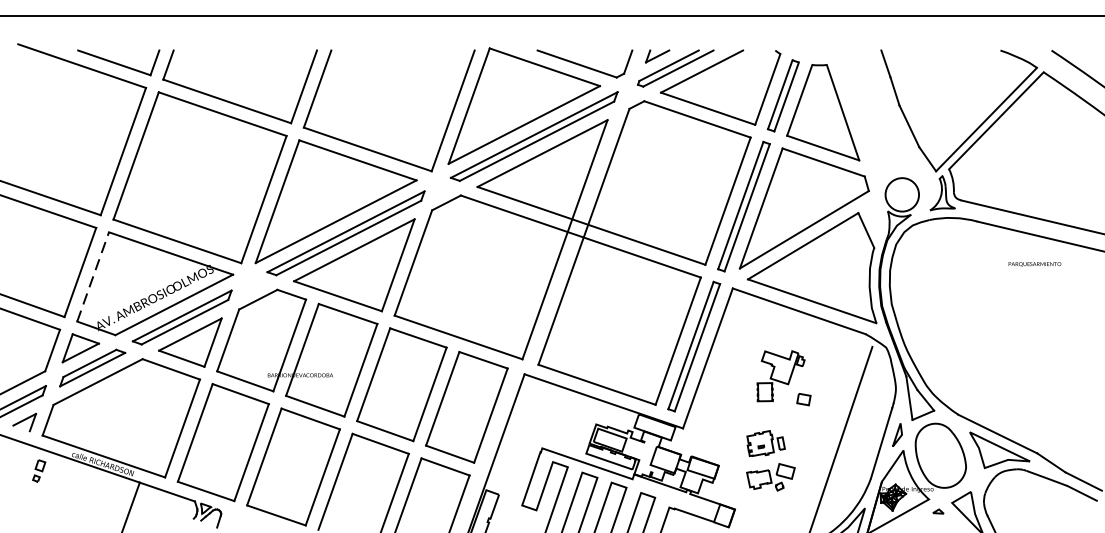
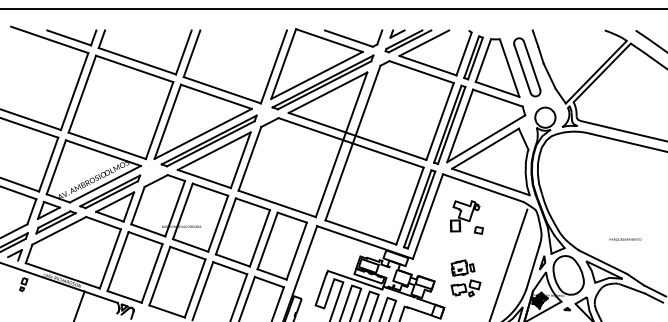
part: (872, 111) -> (527, 67), added
text: (1034, 264) -> (625, 239), moved
line: (93, 277) -> (56, 167), dashed -> solid
part: (783, 378) -> (466, 217), moved

